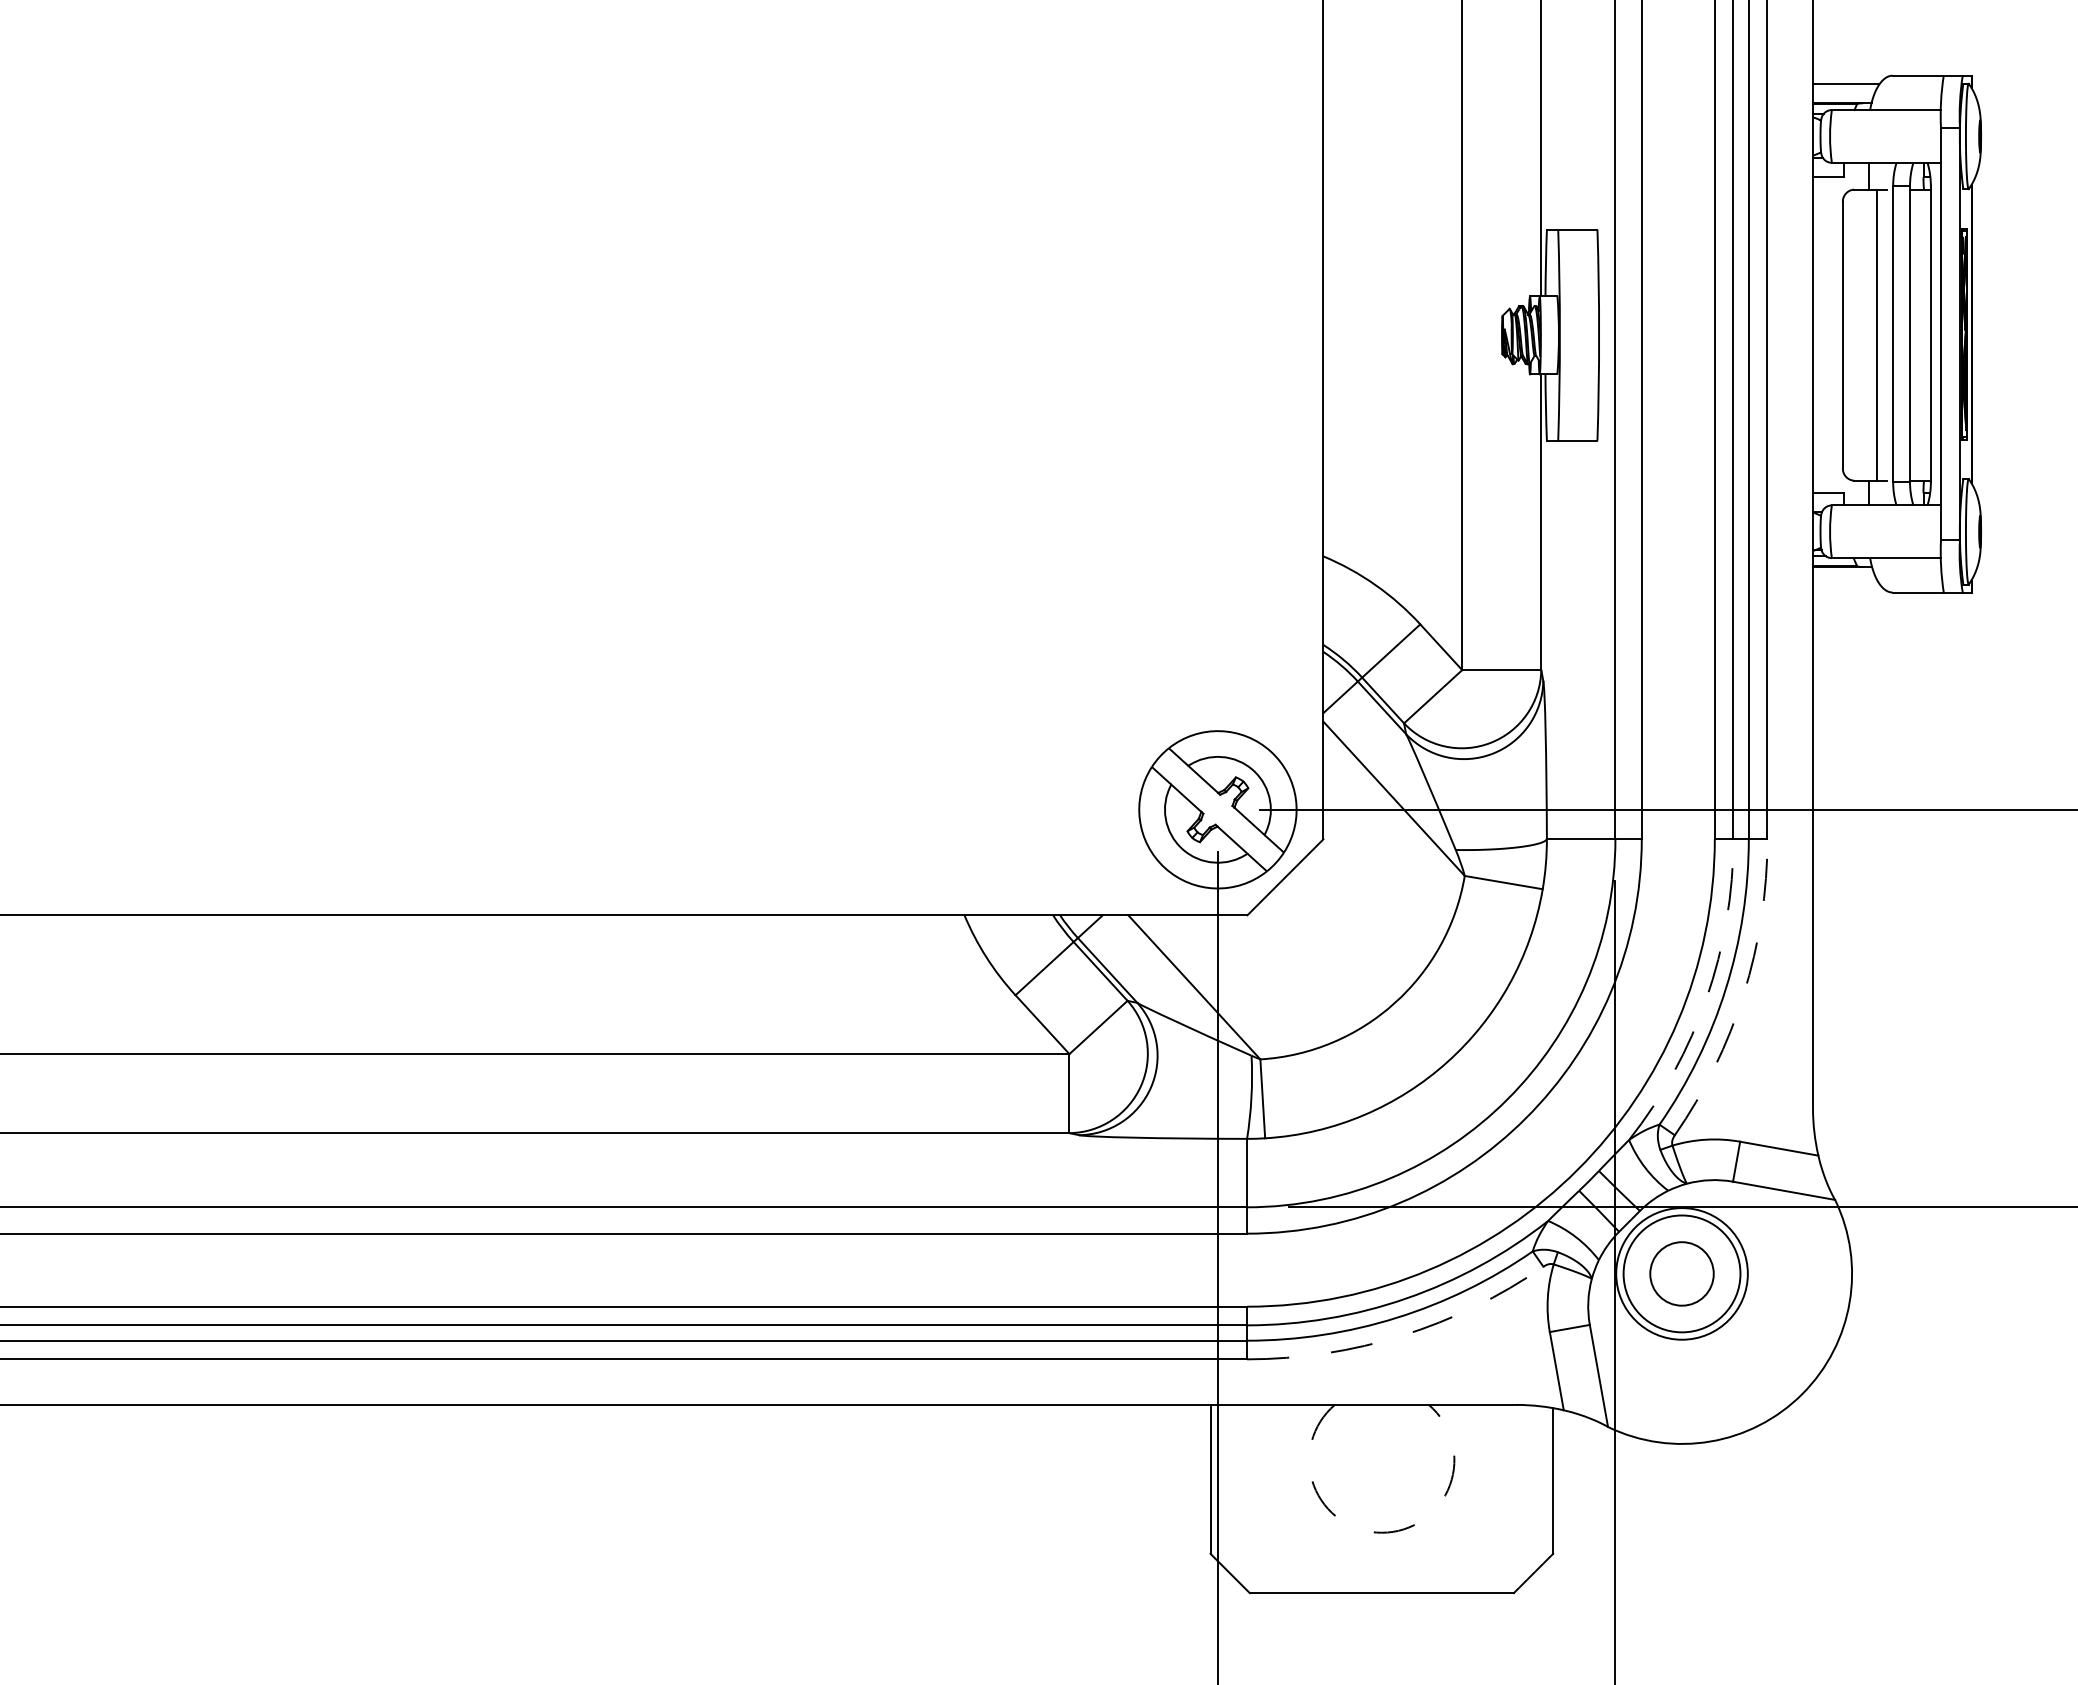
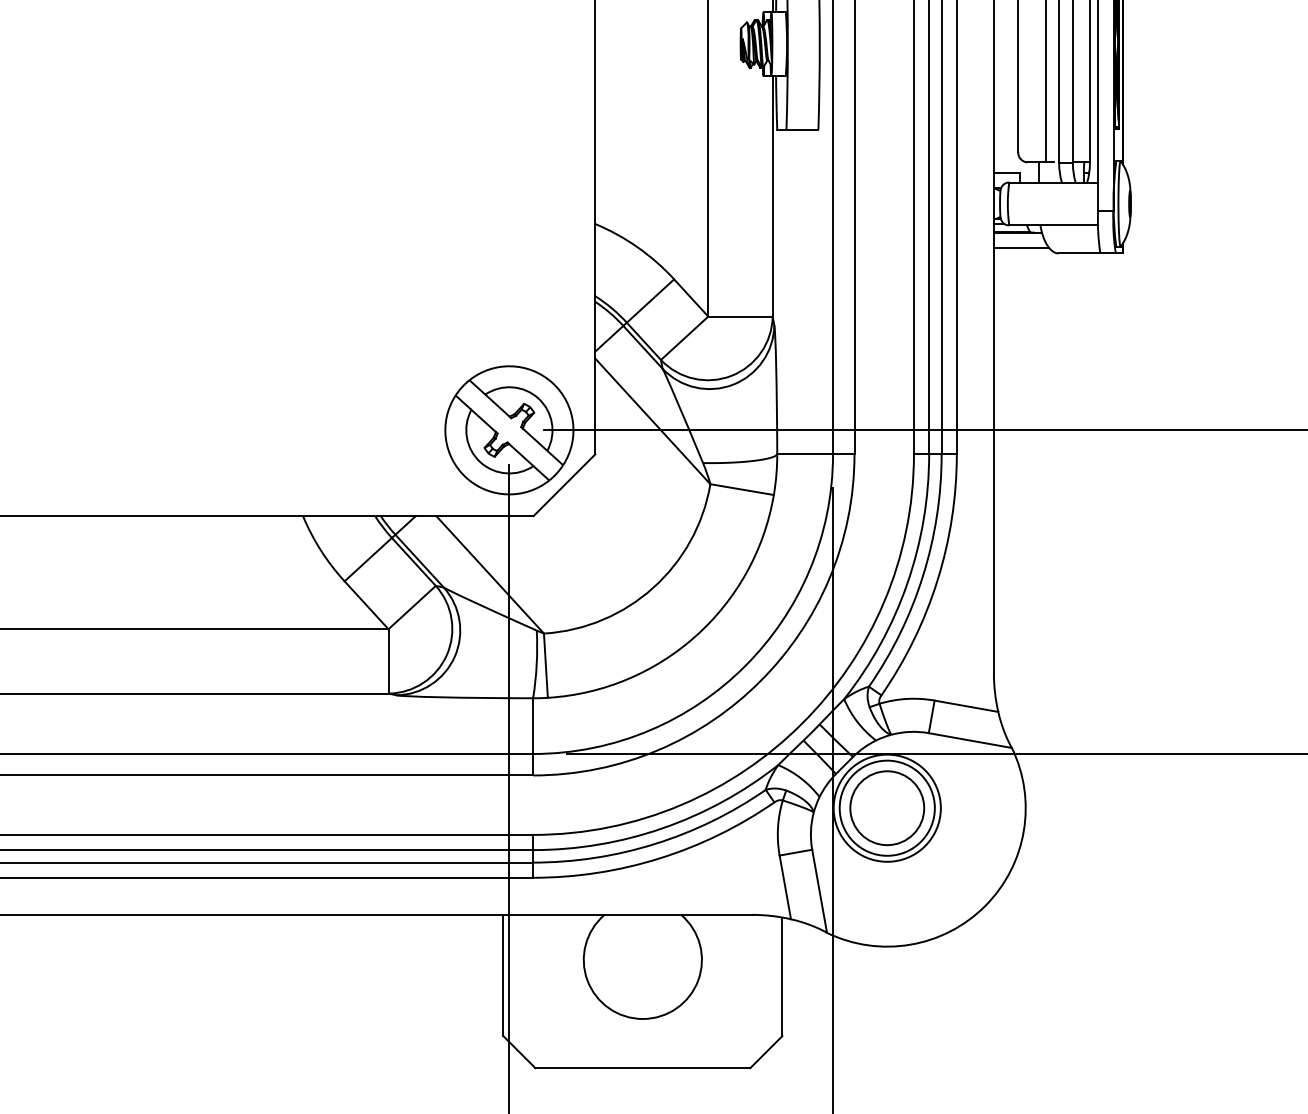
line: (1847, 586) -> (1022, 248), added
arc: (1743, 994) -> (937, 580), dashed -> solid
arc: (1706, 998) -> (907, 583), dashed -> solid
circle: (1681, 1273) -> (886, 807), size x1.43
arc: (1402, 1335) -> (659, 858), dashed -> solid
arc: (1381, 1532) -> (642, 1018), dashed -> solid

